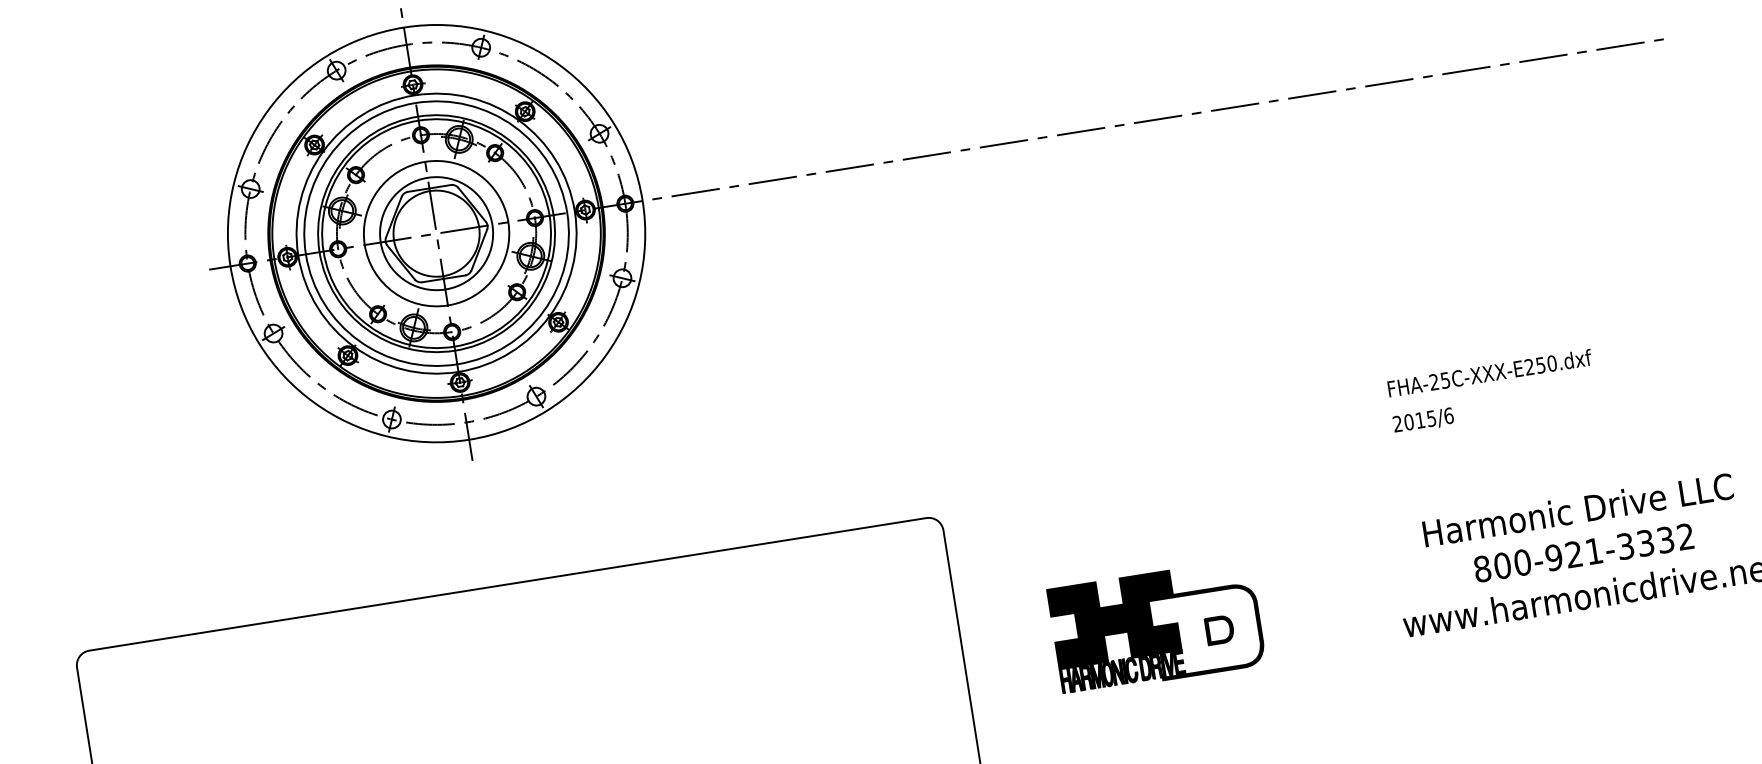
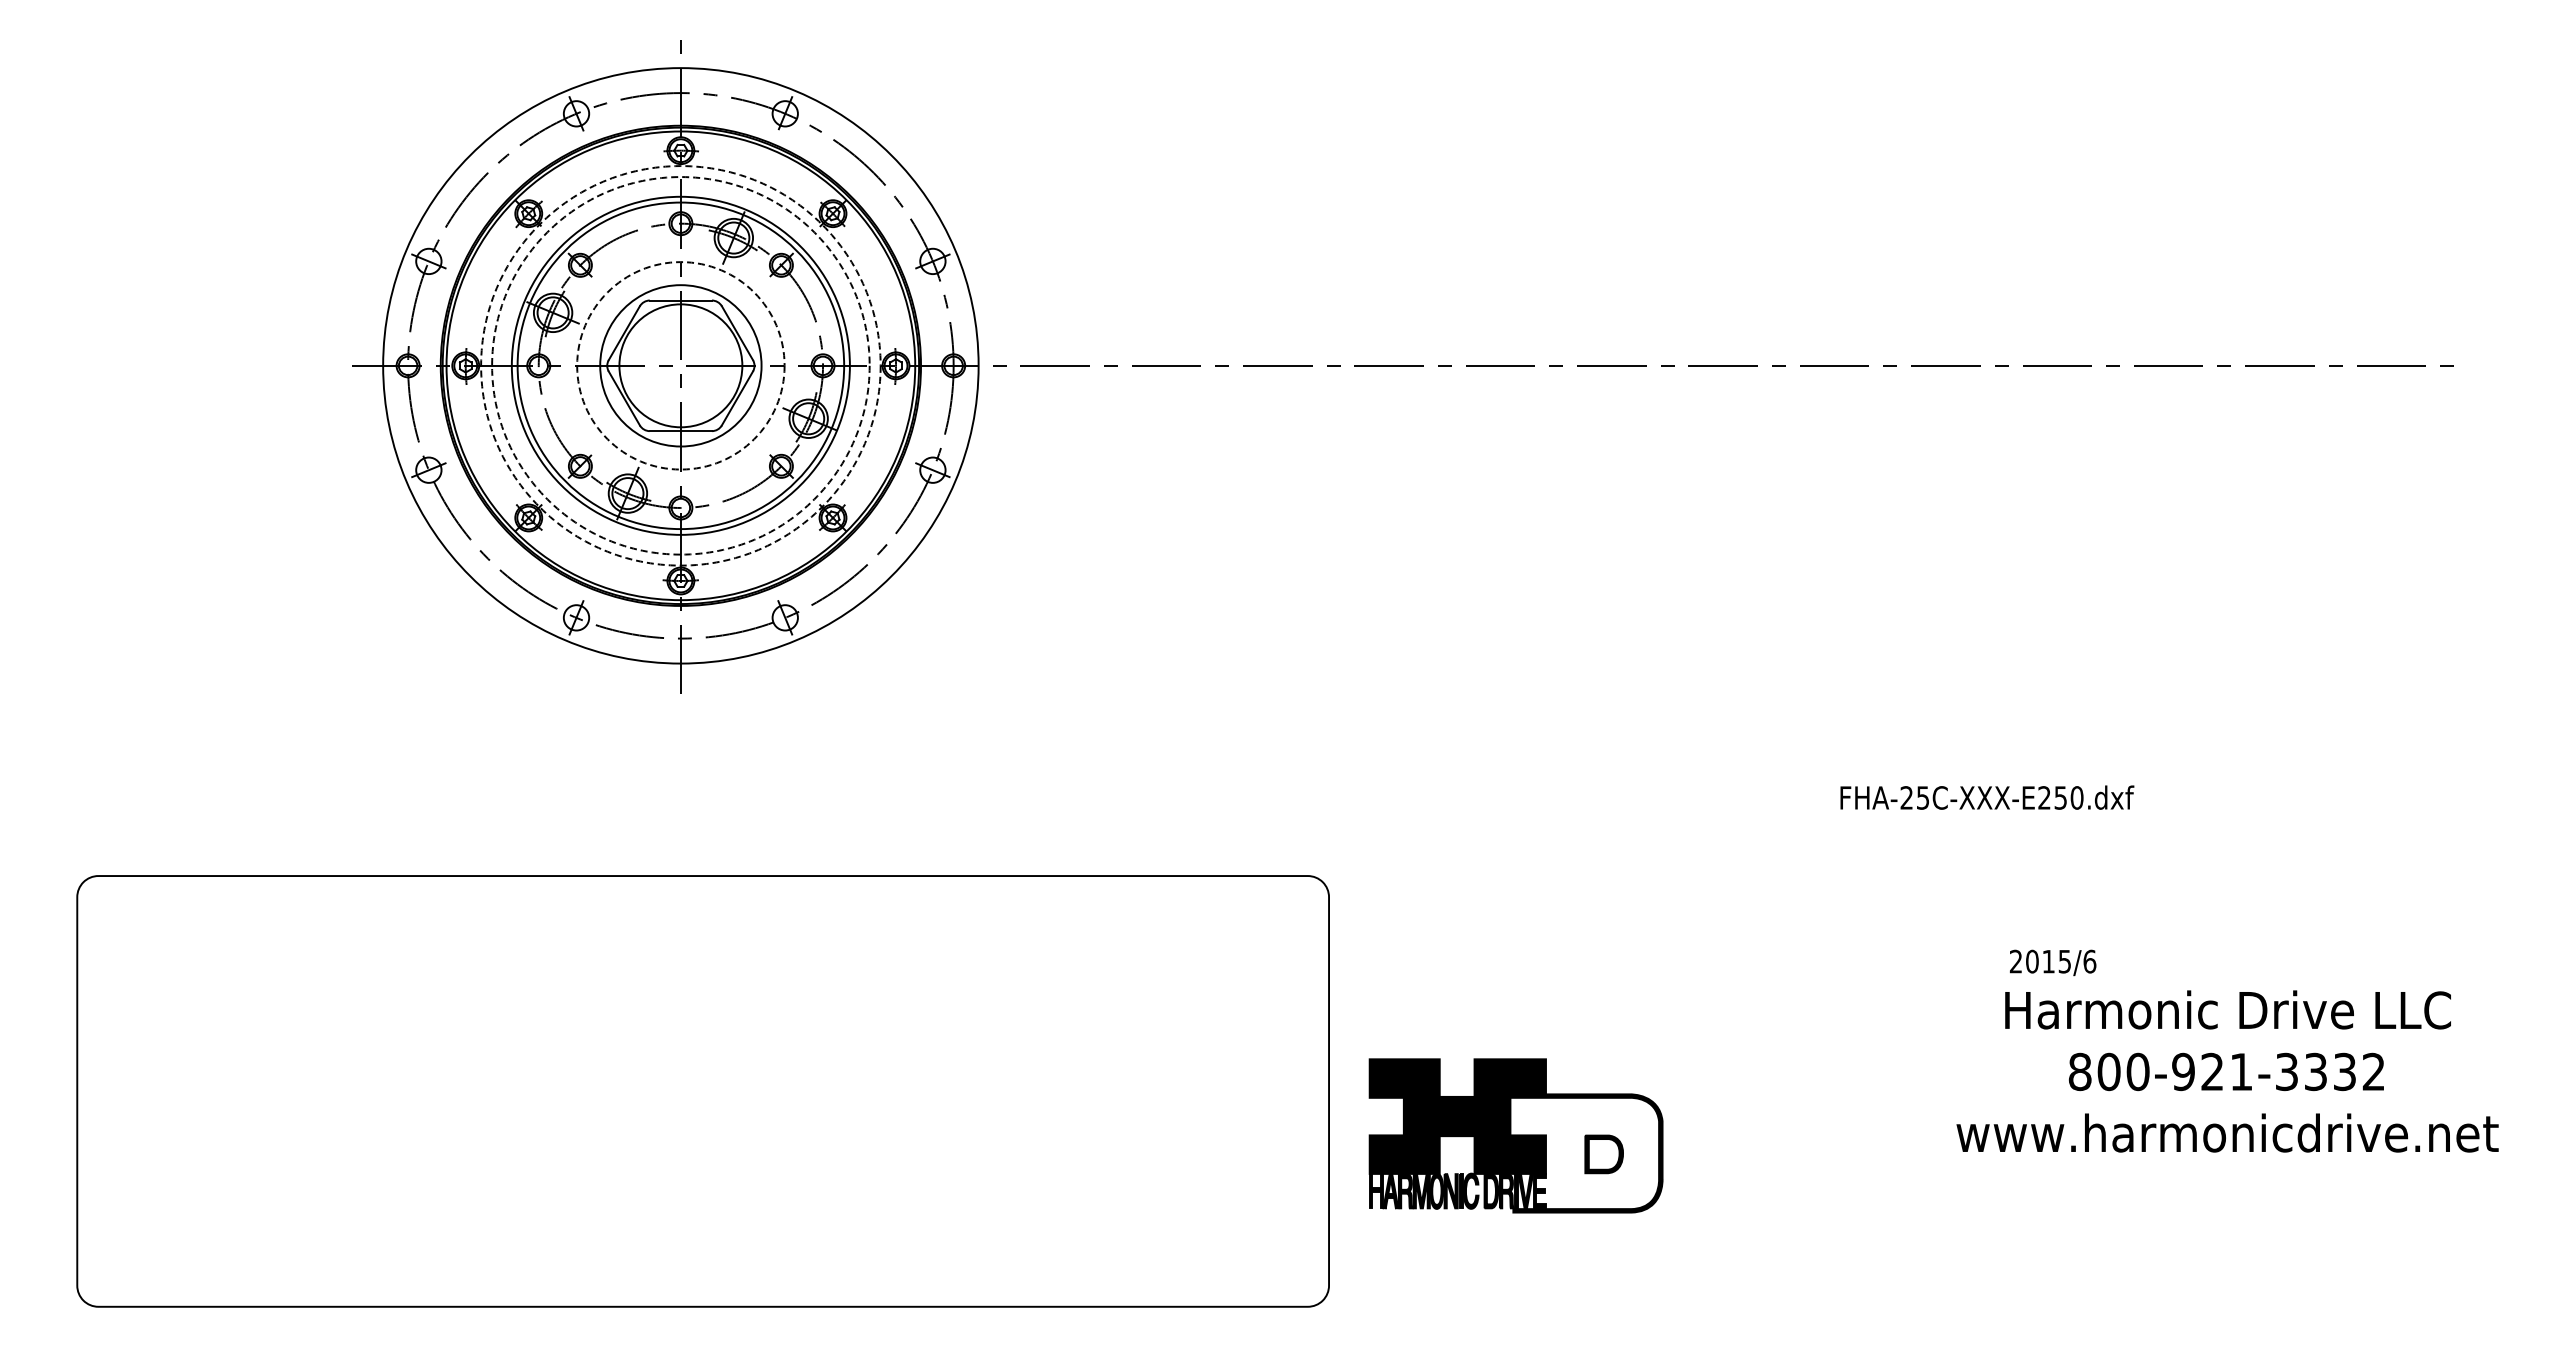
circle: (436, 233) -> (680, 365), solid -> dashed
circle: (436, 233) -> (680, 365), solid -> dashed
circle: (436, 233) -> (680, 365), solid -> dashed
text: (1490, 373) -> (1987, 797), moved
text: (1423, 420) -> (2053, 962), moved
part: (1156, 626) -> (1515, 1135), moved

